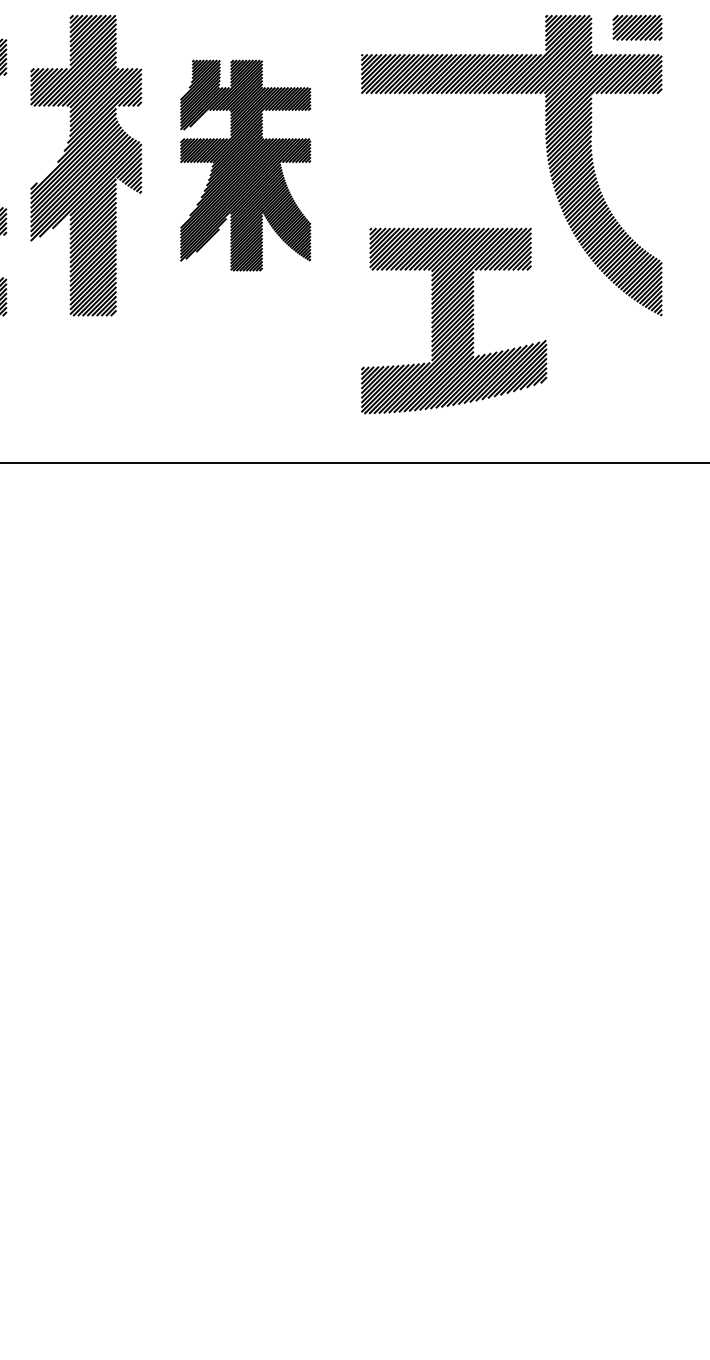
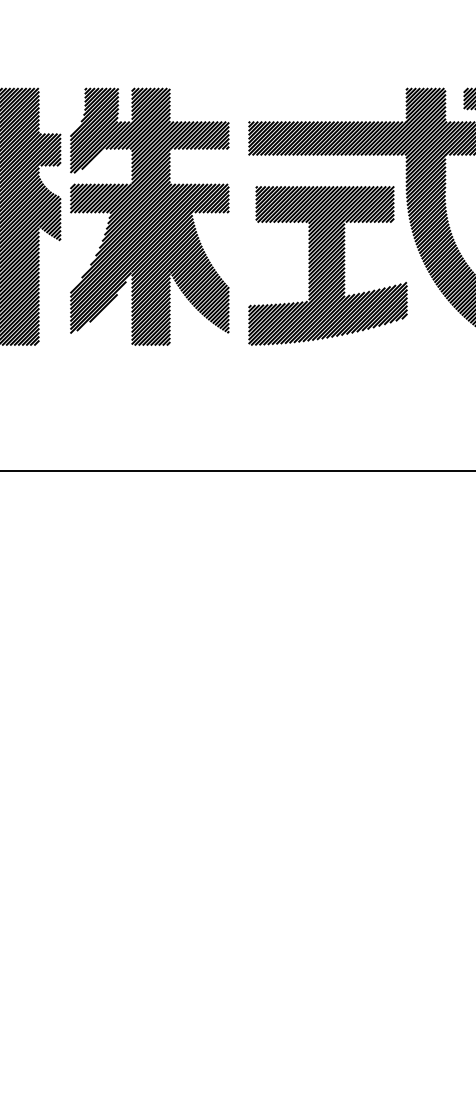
part: (245, 165) -> (149, 216), size x1.43
part: (454, 320) -> (328, 265), moved

